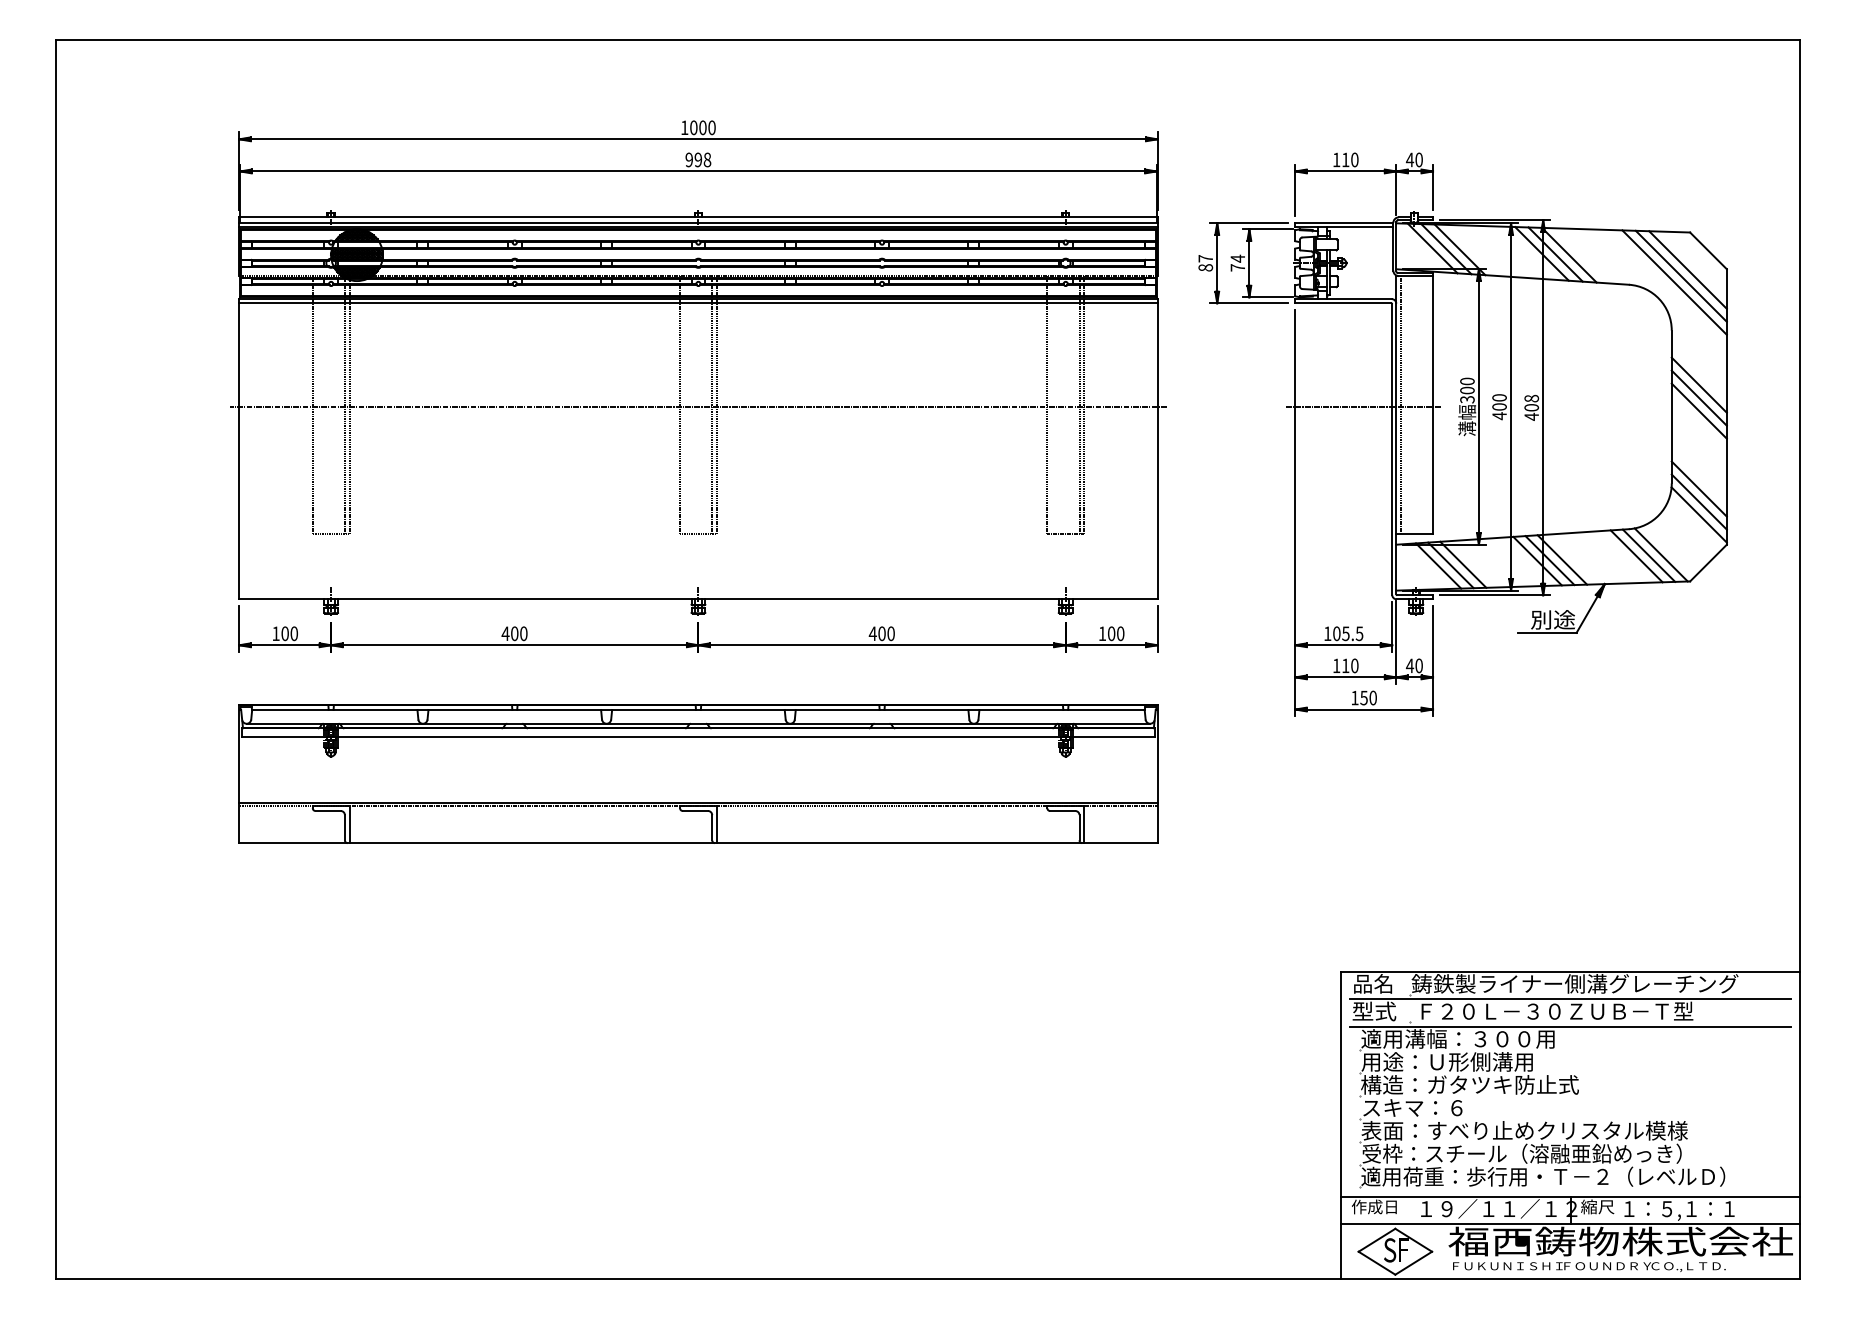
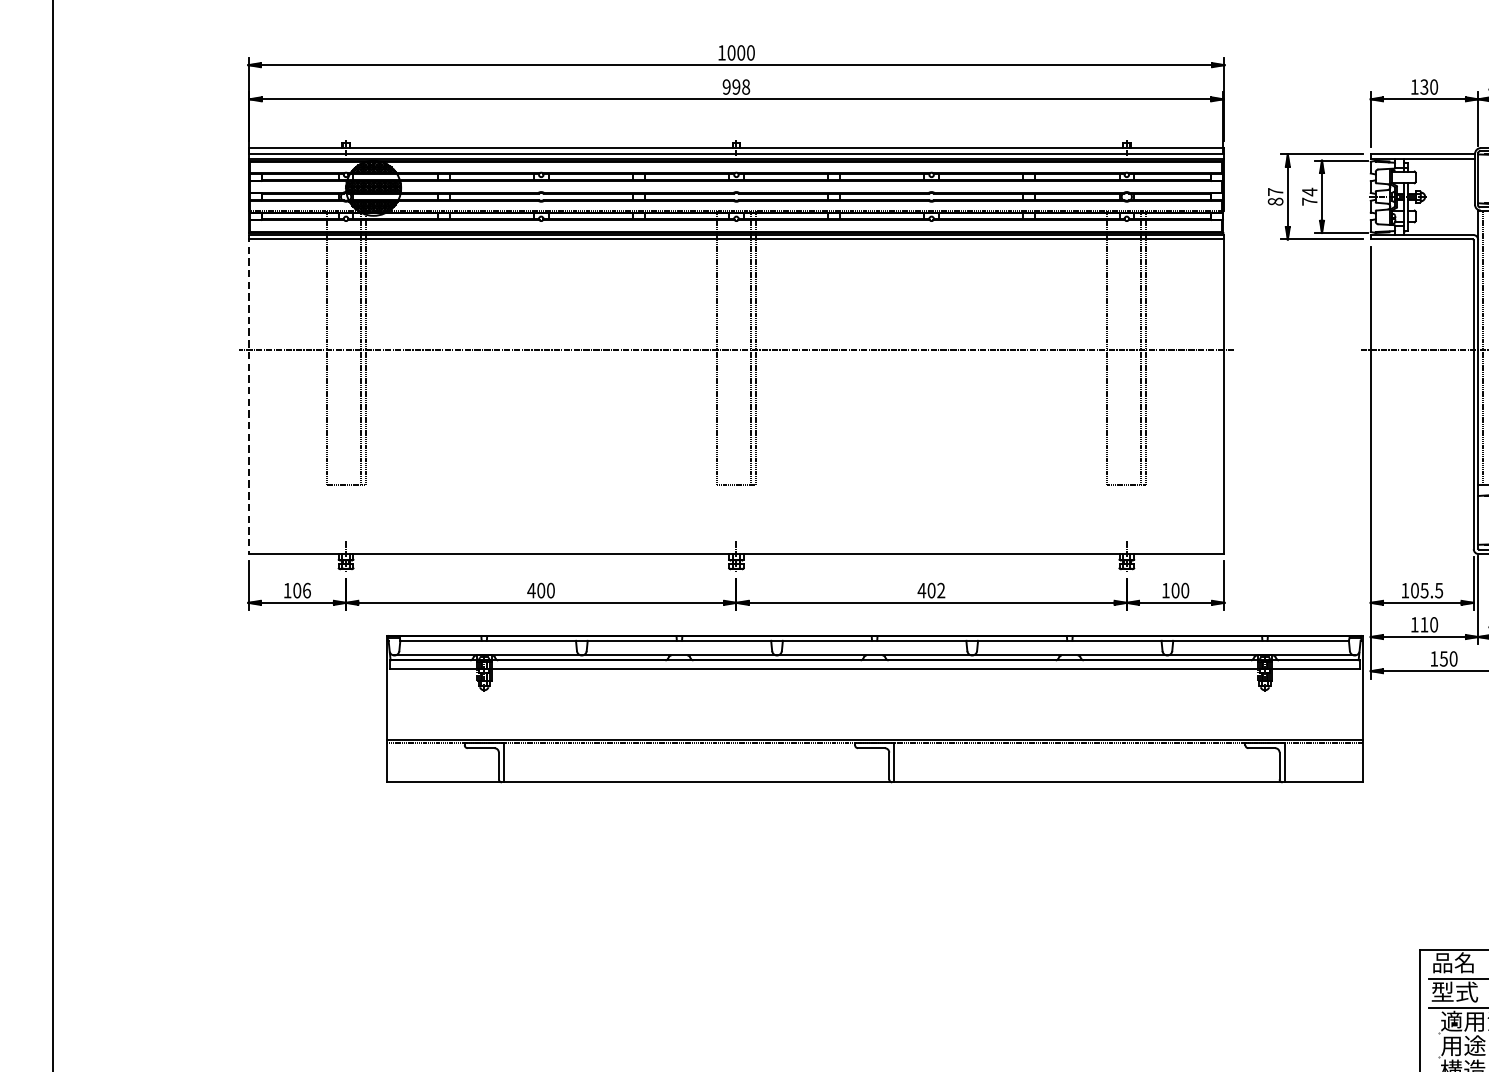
text: (1345, 159) -> (1424, 86), 110 -> 130
line: (239, 449) -> (248, 394), solid -> dashed
text: (294, 633) -> (307, 590), 100 -> 106
text: (890, 633) -> (940, 590), 400 -> 402
part: (698, 773) -> (874, 708), moved

